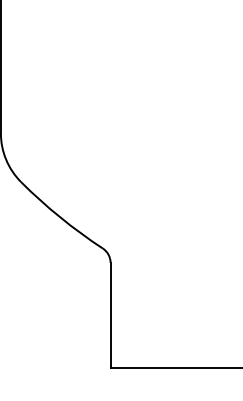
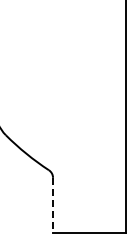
line: (111, 315) -> (53, 205), solid -> dashed

